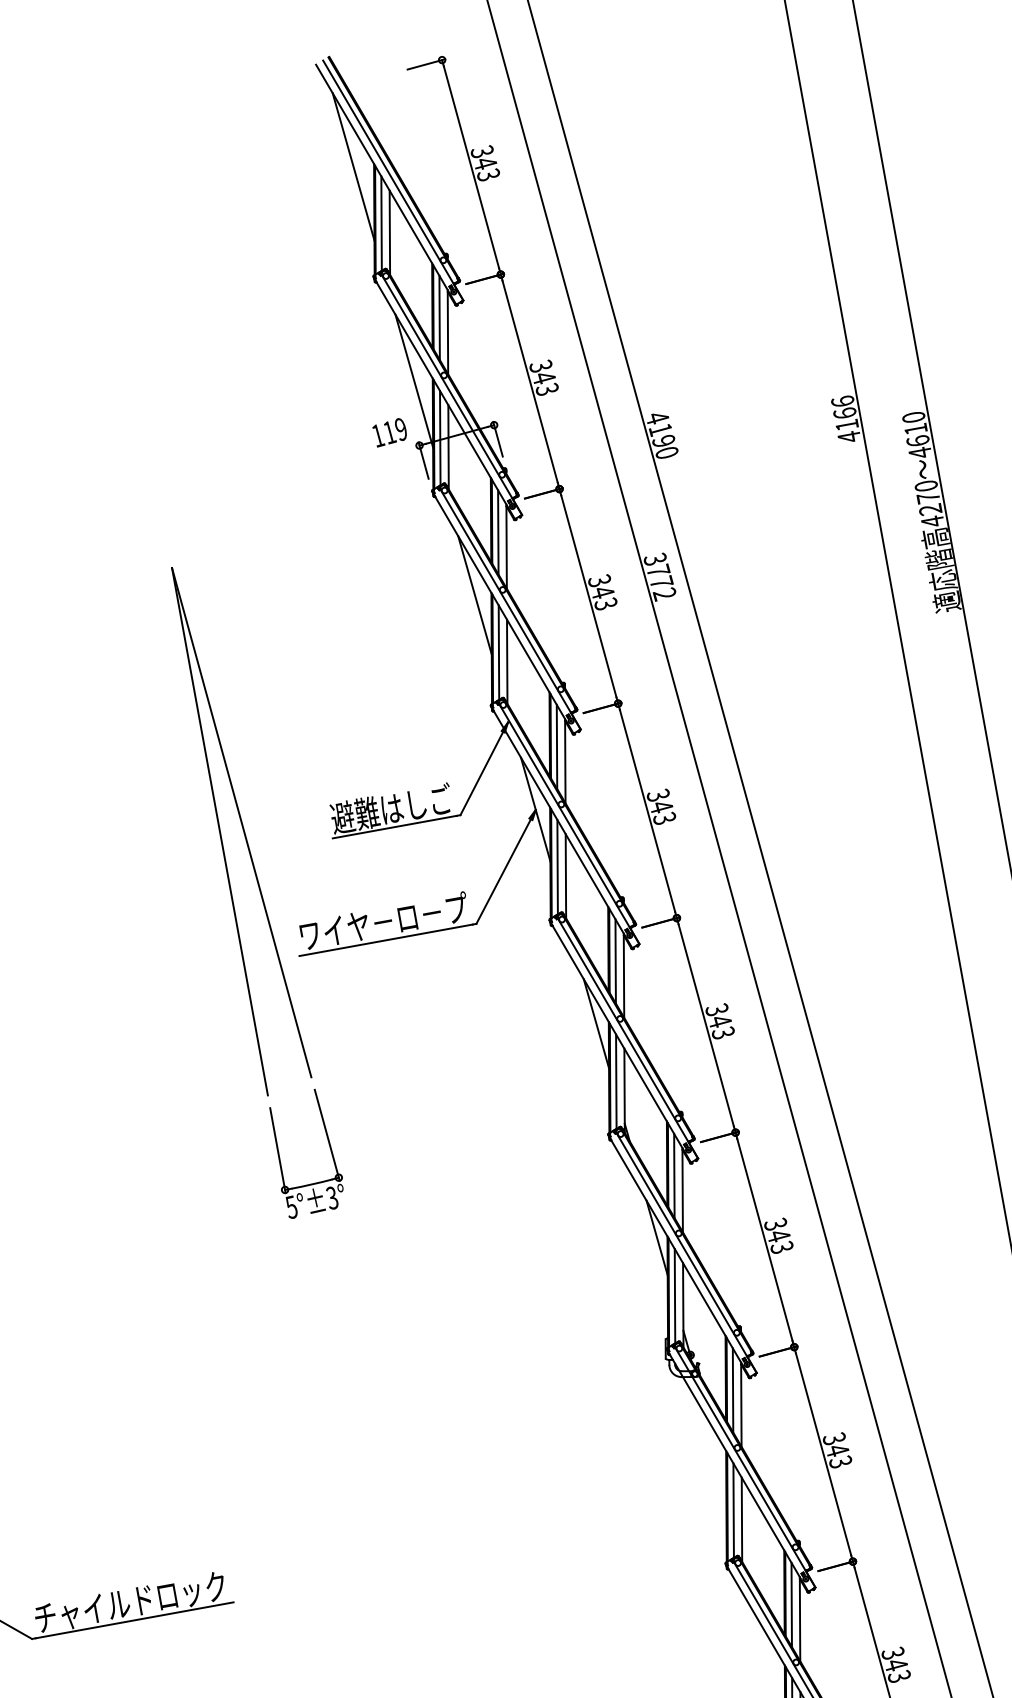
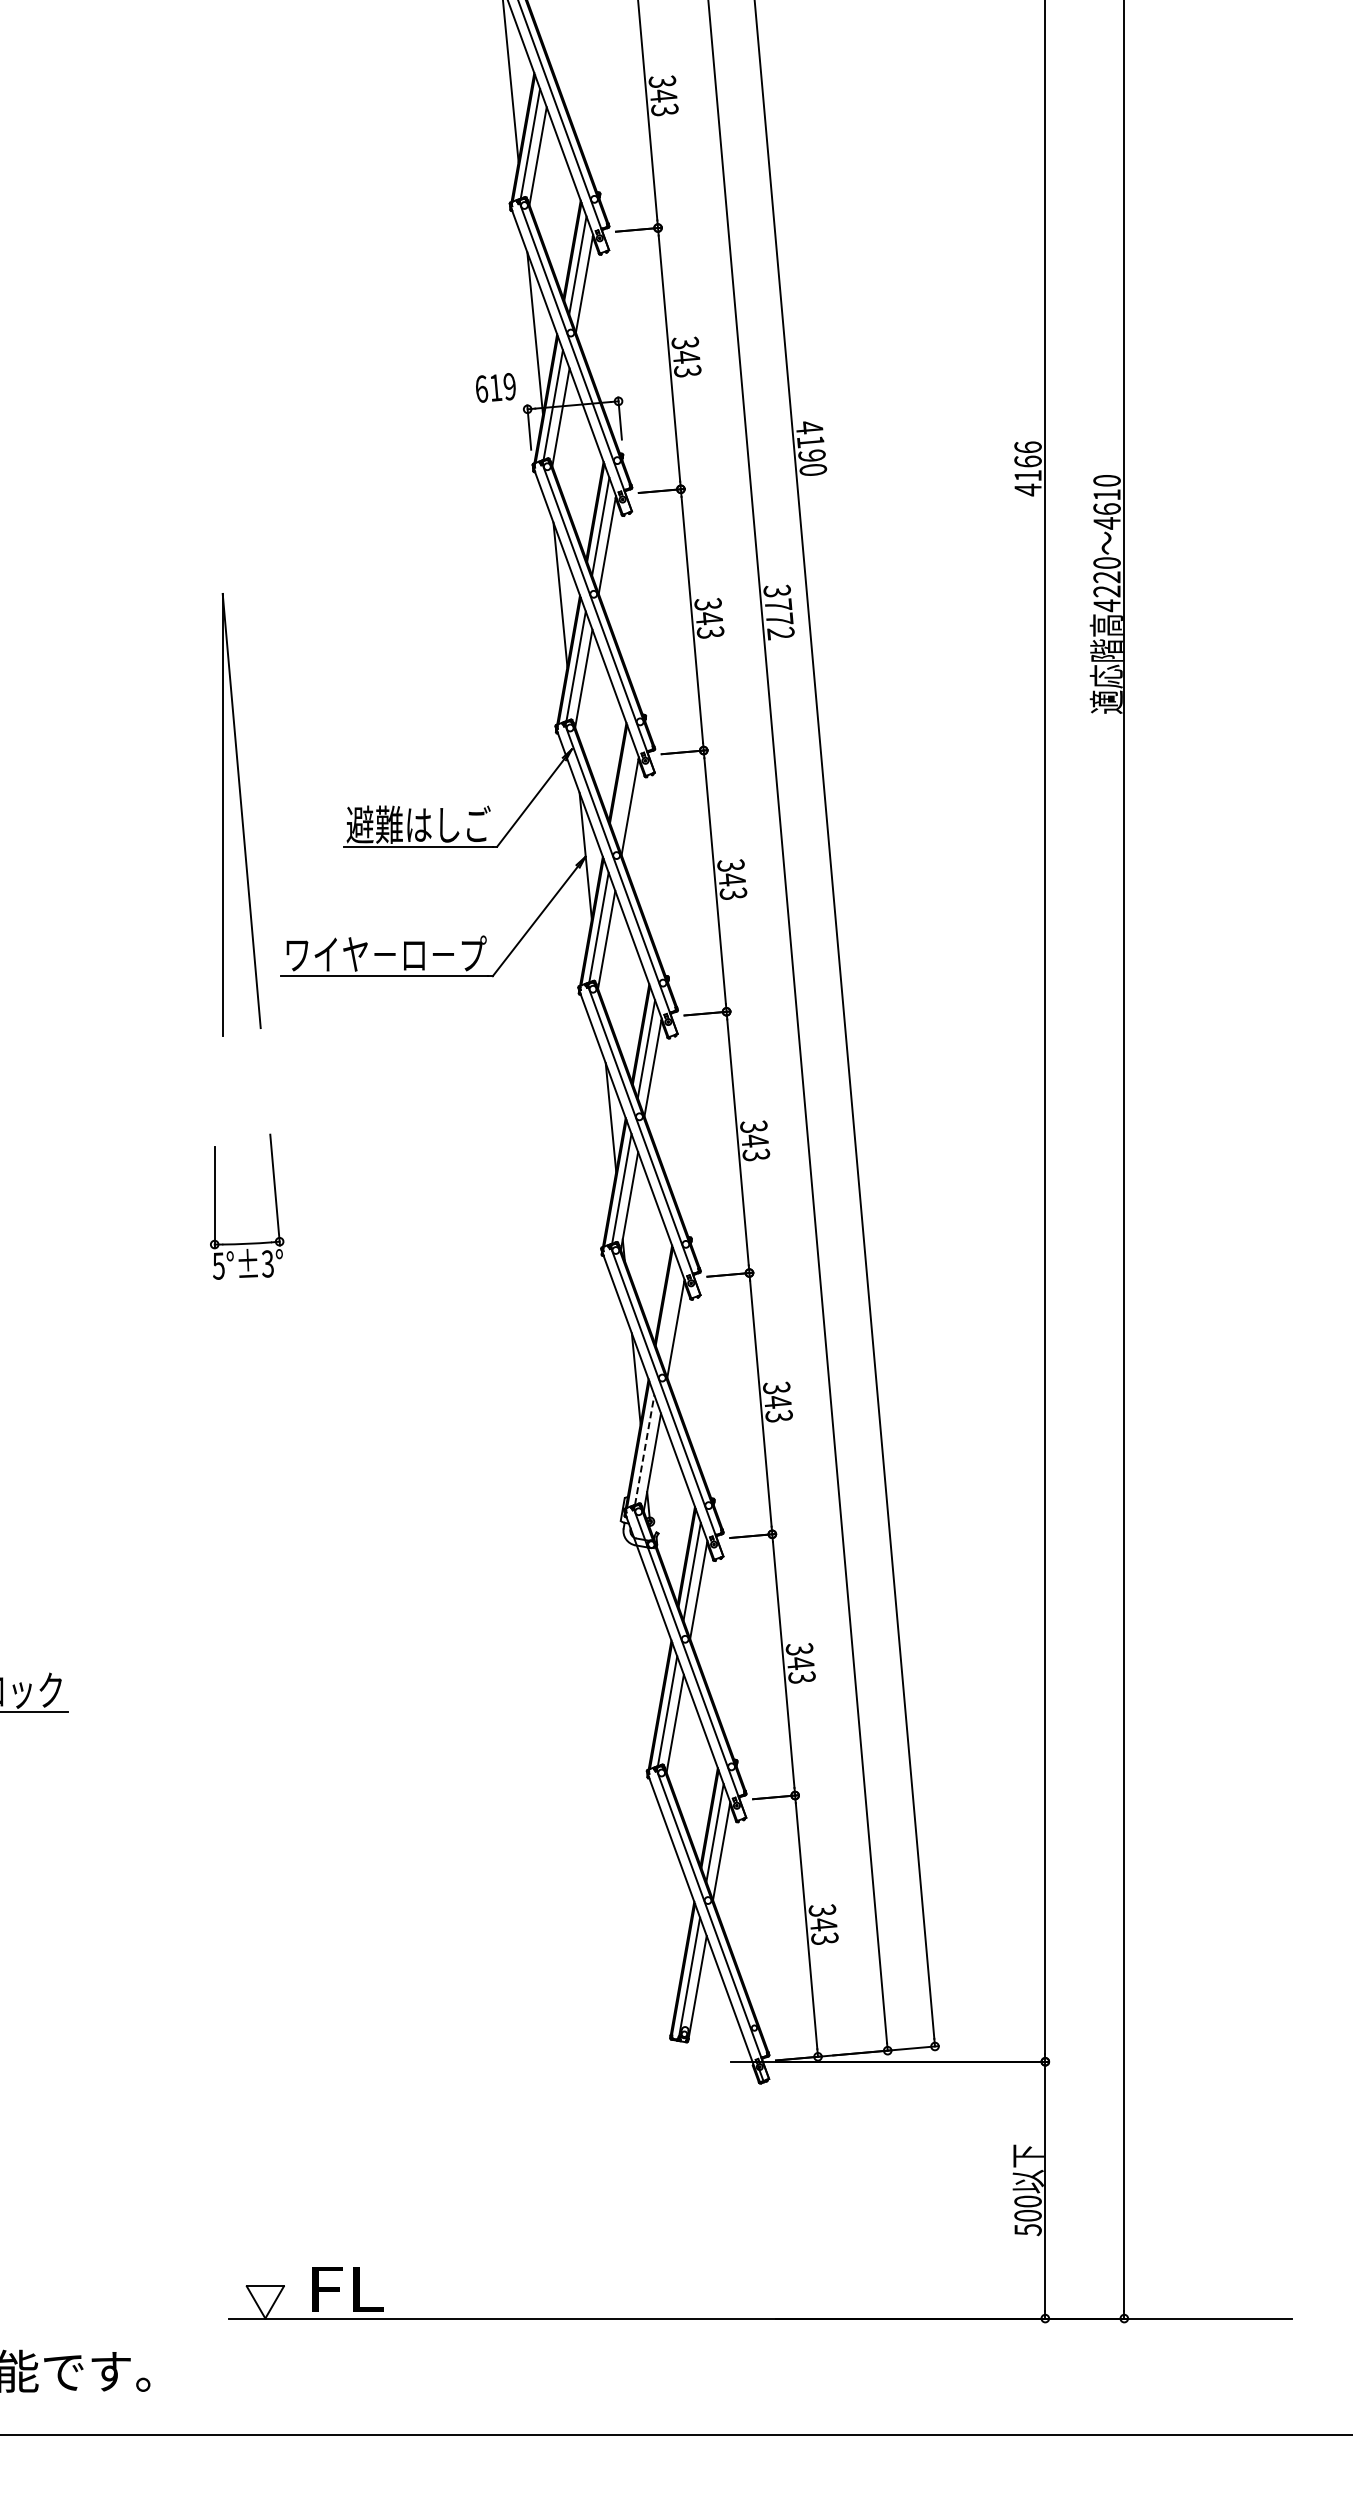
text: (378, 435) -> (482, 388), 119 -> 619
text: (927, 498) -> (1106, 577), 4270 -> 4220
line: (556, 746) -> (623, 787), removed
part: (242, 827) -> (241, 814), size x0.7
line: (673, 1176) -> (668, 1310), removed
line: (674, 1296) -> (644, 1450), solid -> dashed

